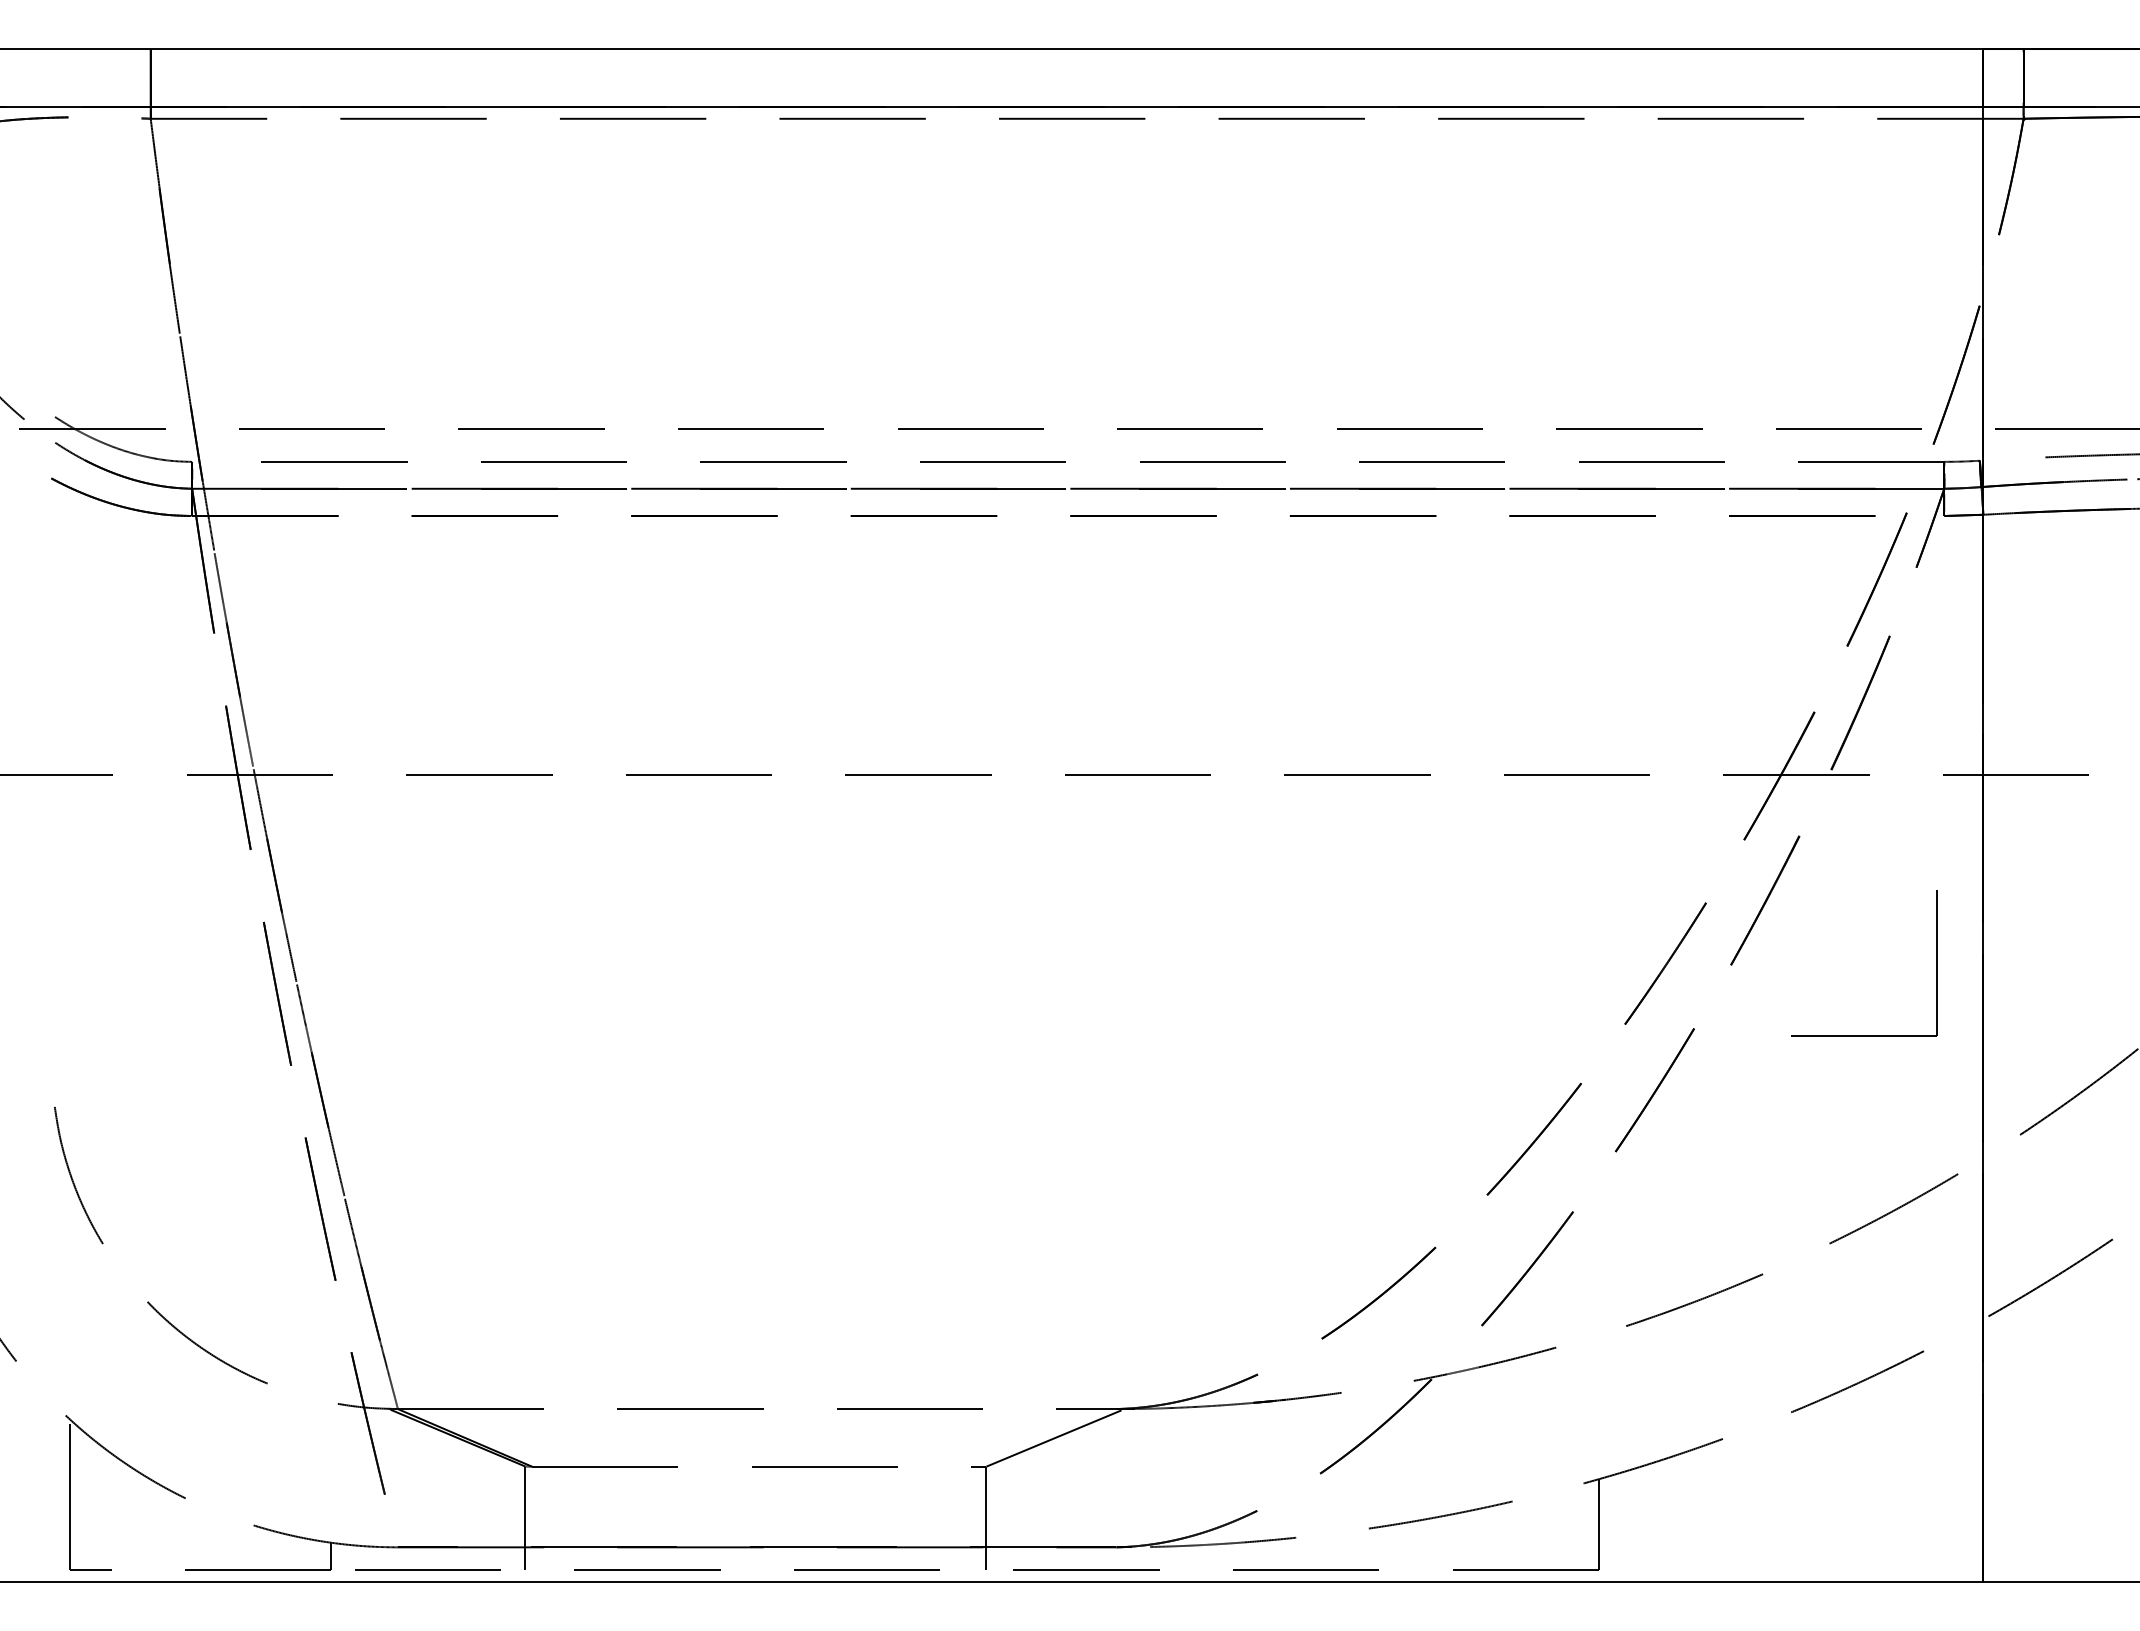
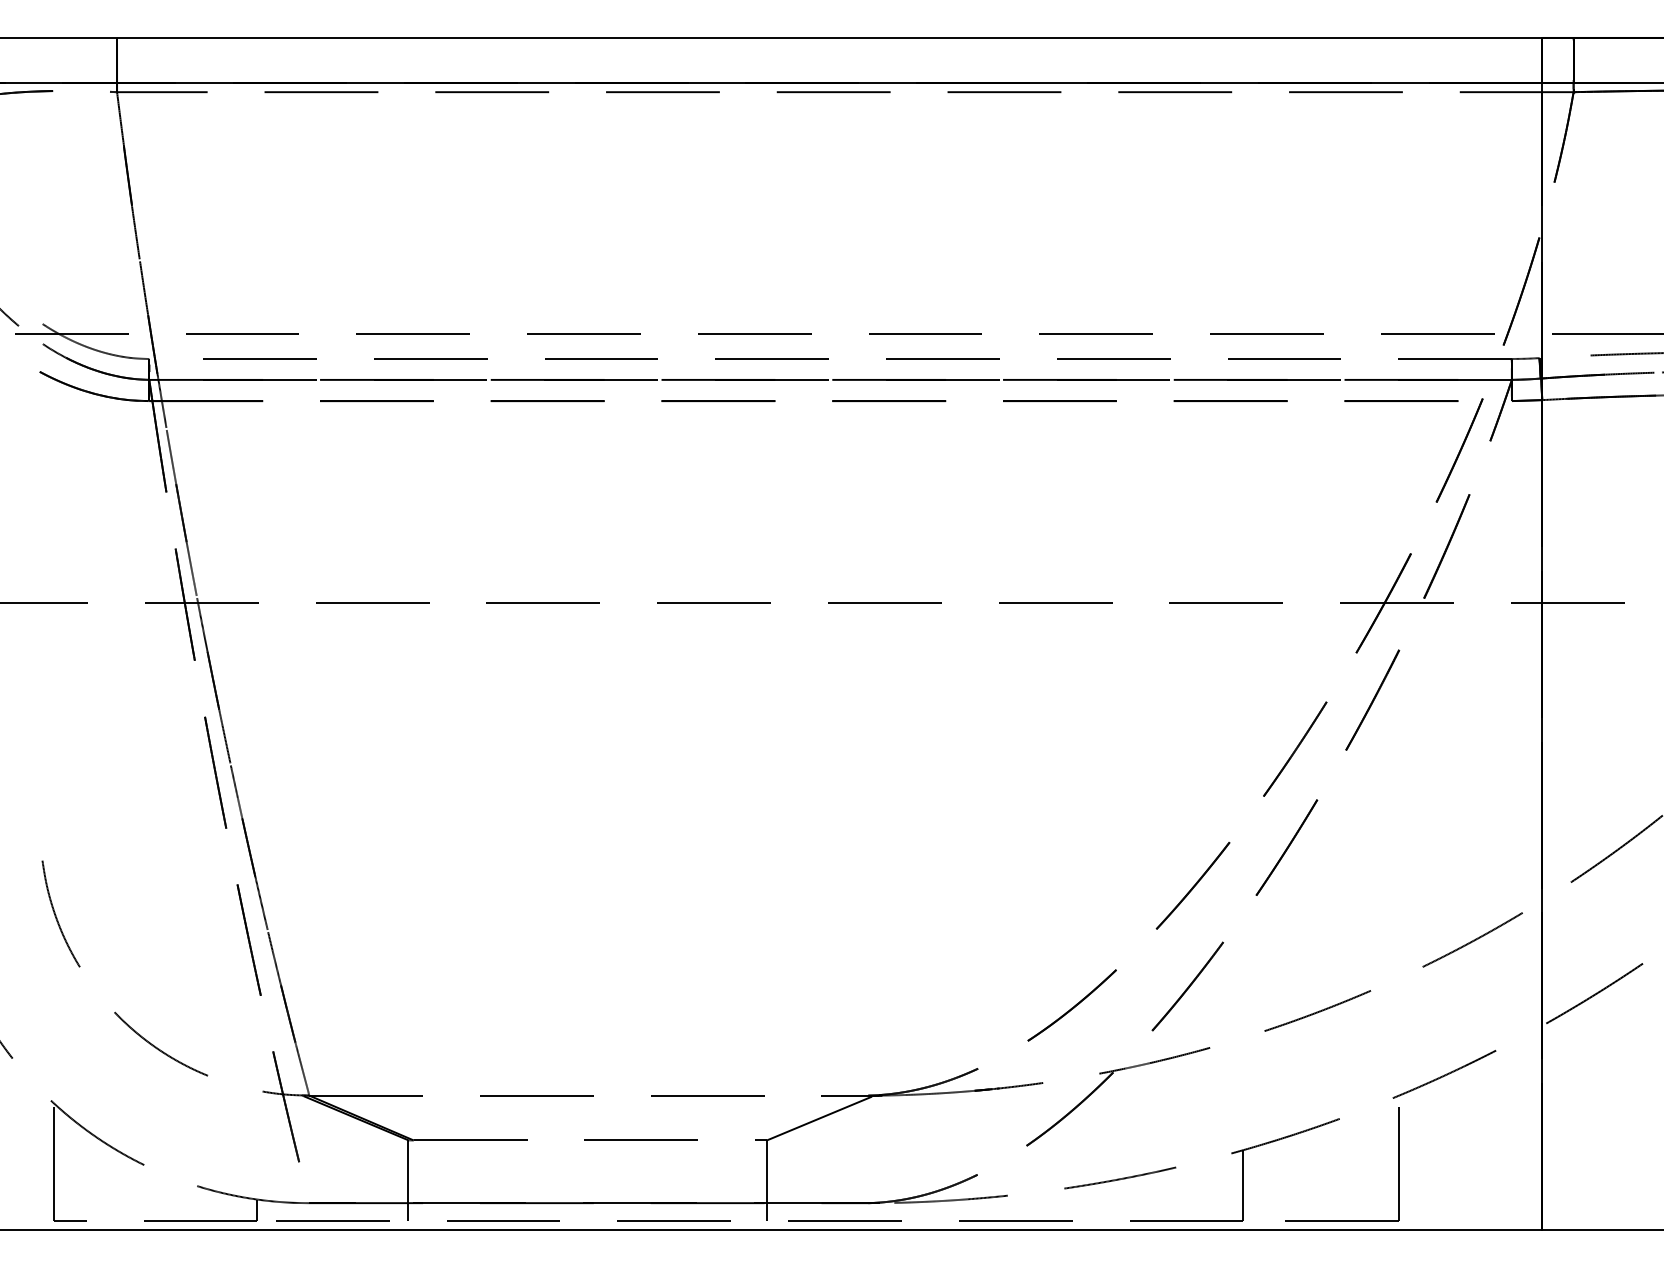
part: (1936, 963) -> (1398, 1164), moved

